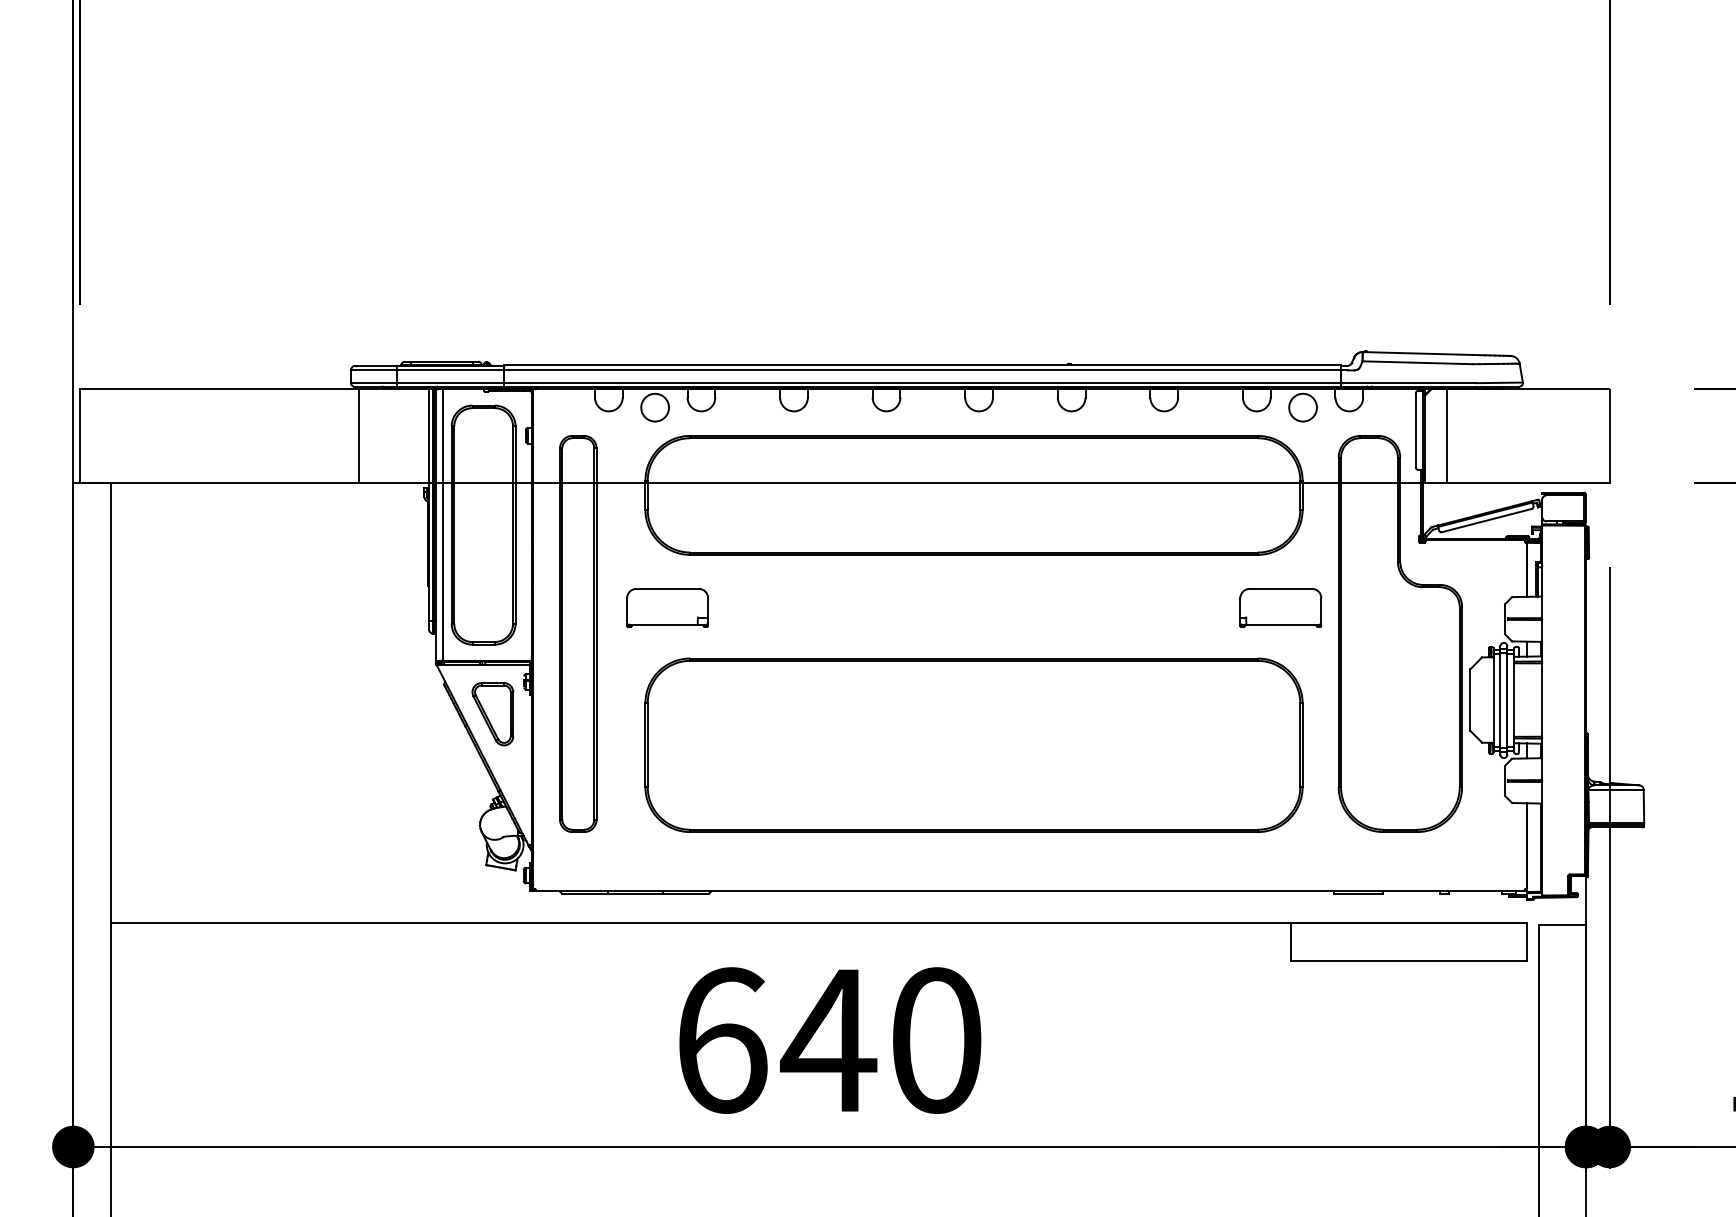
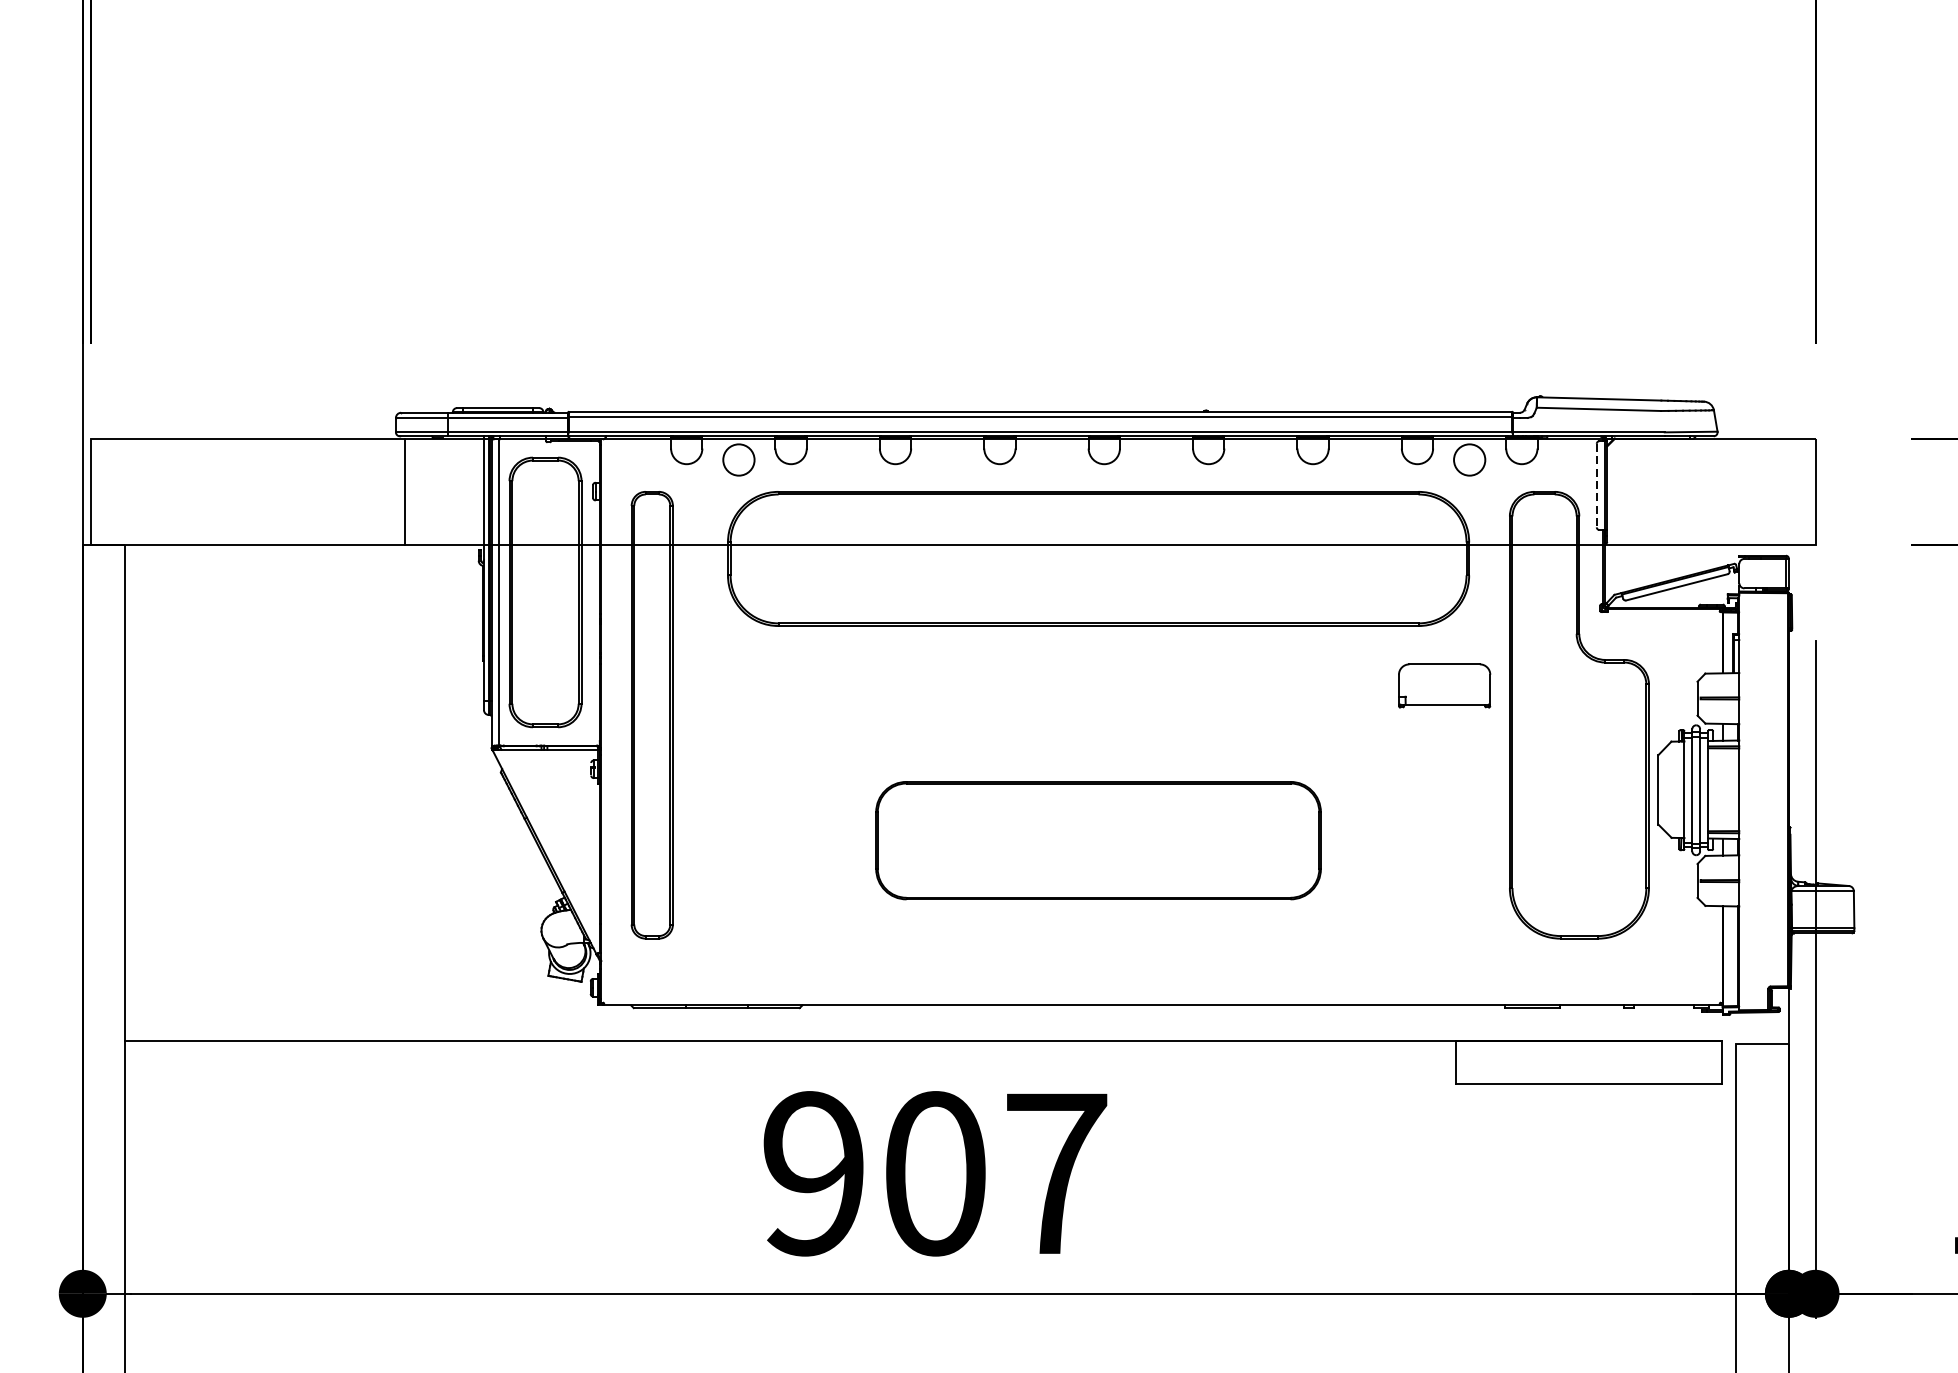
line: (1415, 430) -> (1596, 485), solid -> dashed
line: (1446, 435) -> (1631, 491), removed
part: (667, 607) -> (752, 685), removed
part: (492, 714) -> (555, 806), removed
part: (973, 744) -> (1097, 839), size x0.6
text: (829, 1040) -> (935, 1173), 640 -> 907

